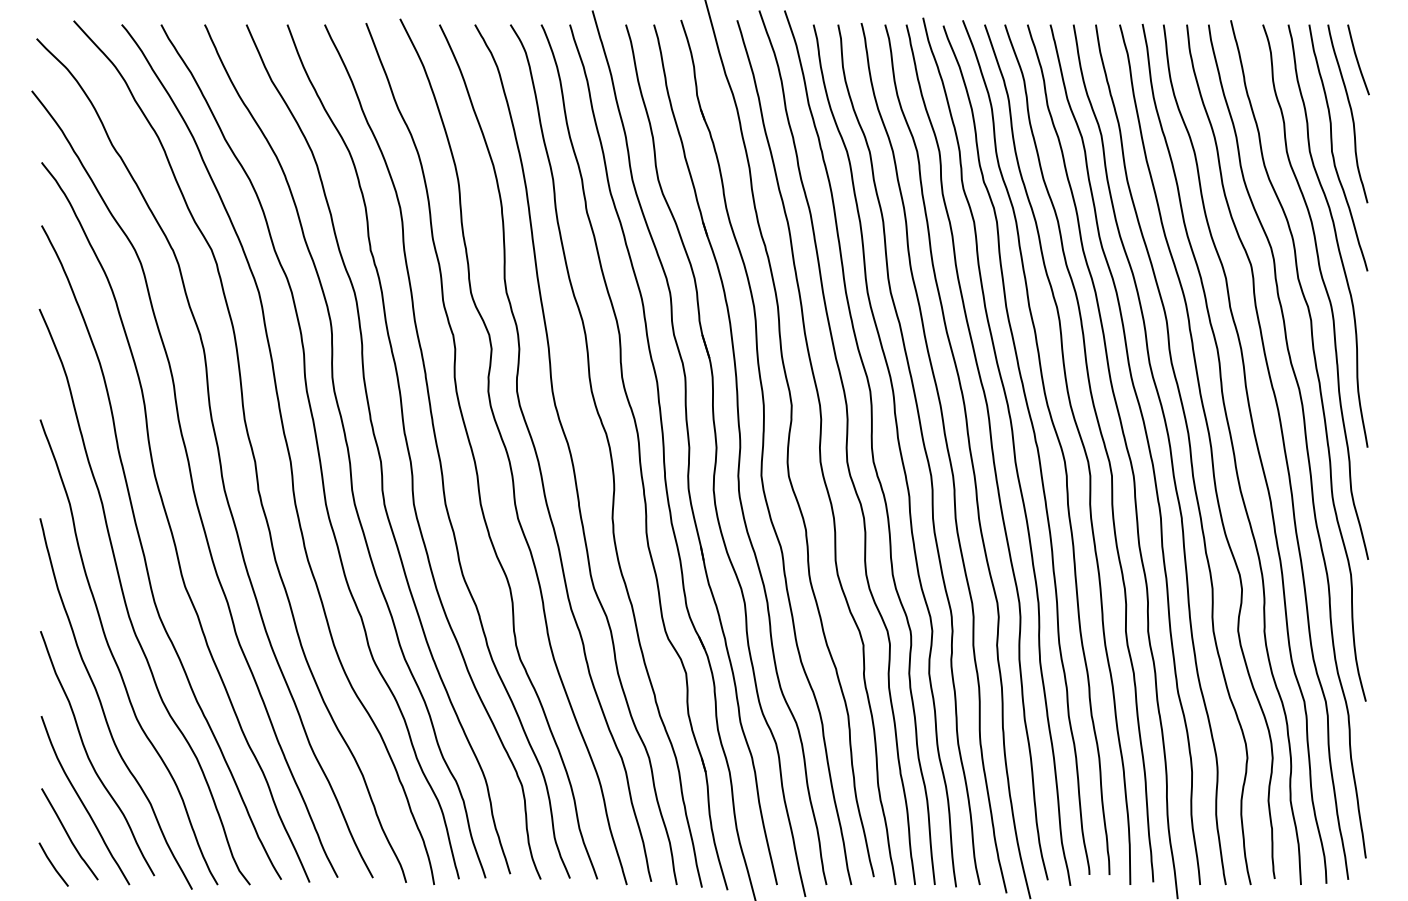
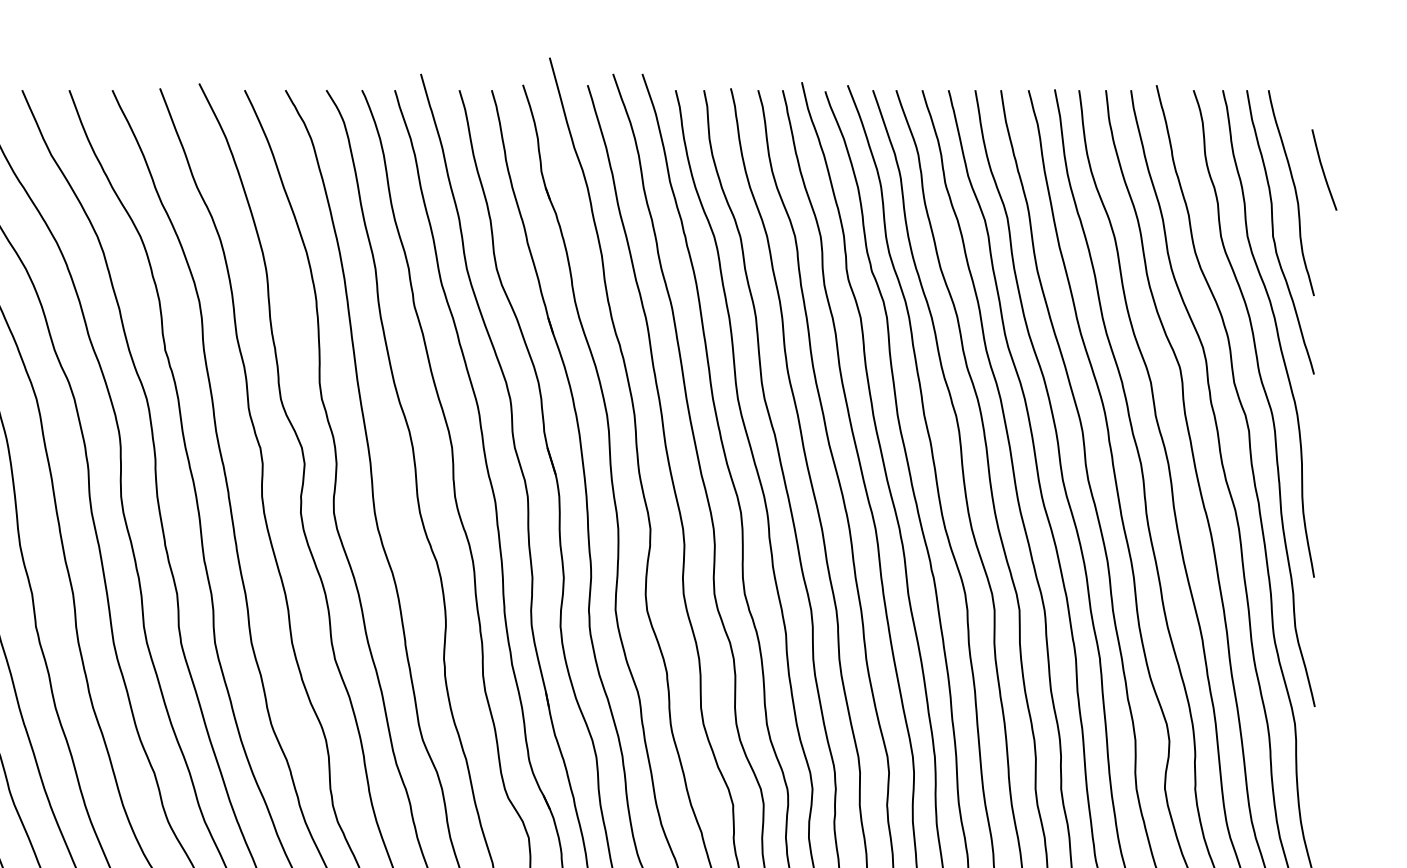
curve: (1357, 59) -> (1323, 169), moved

